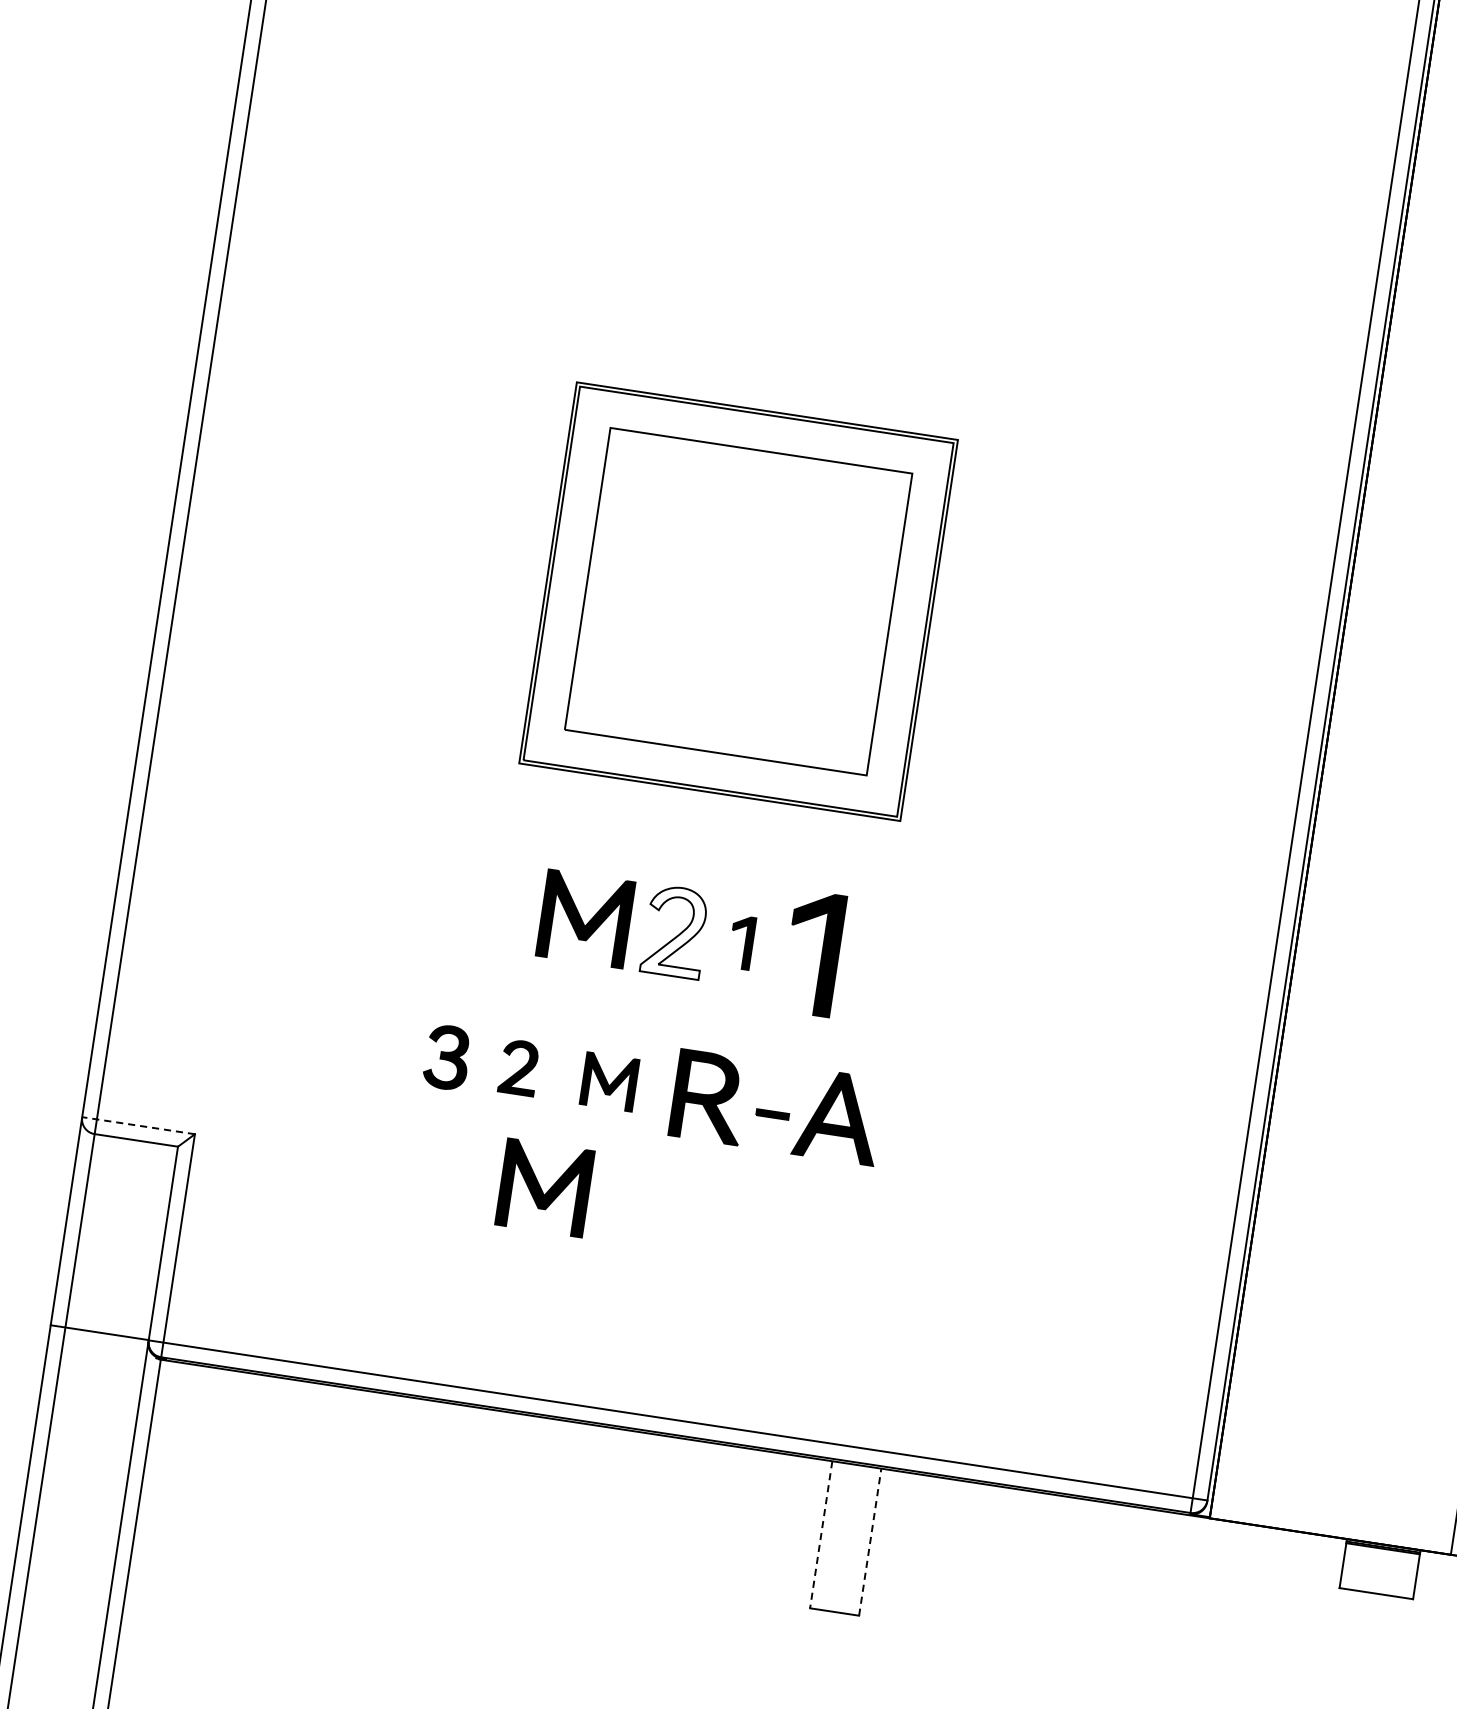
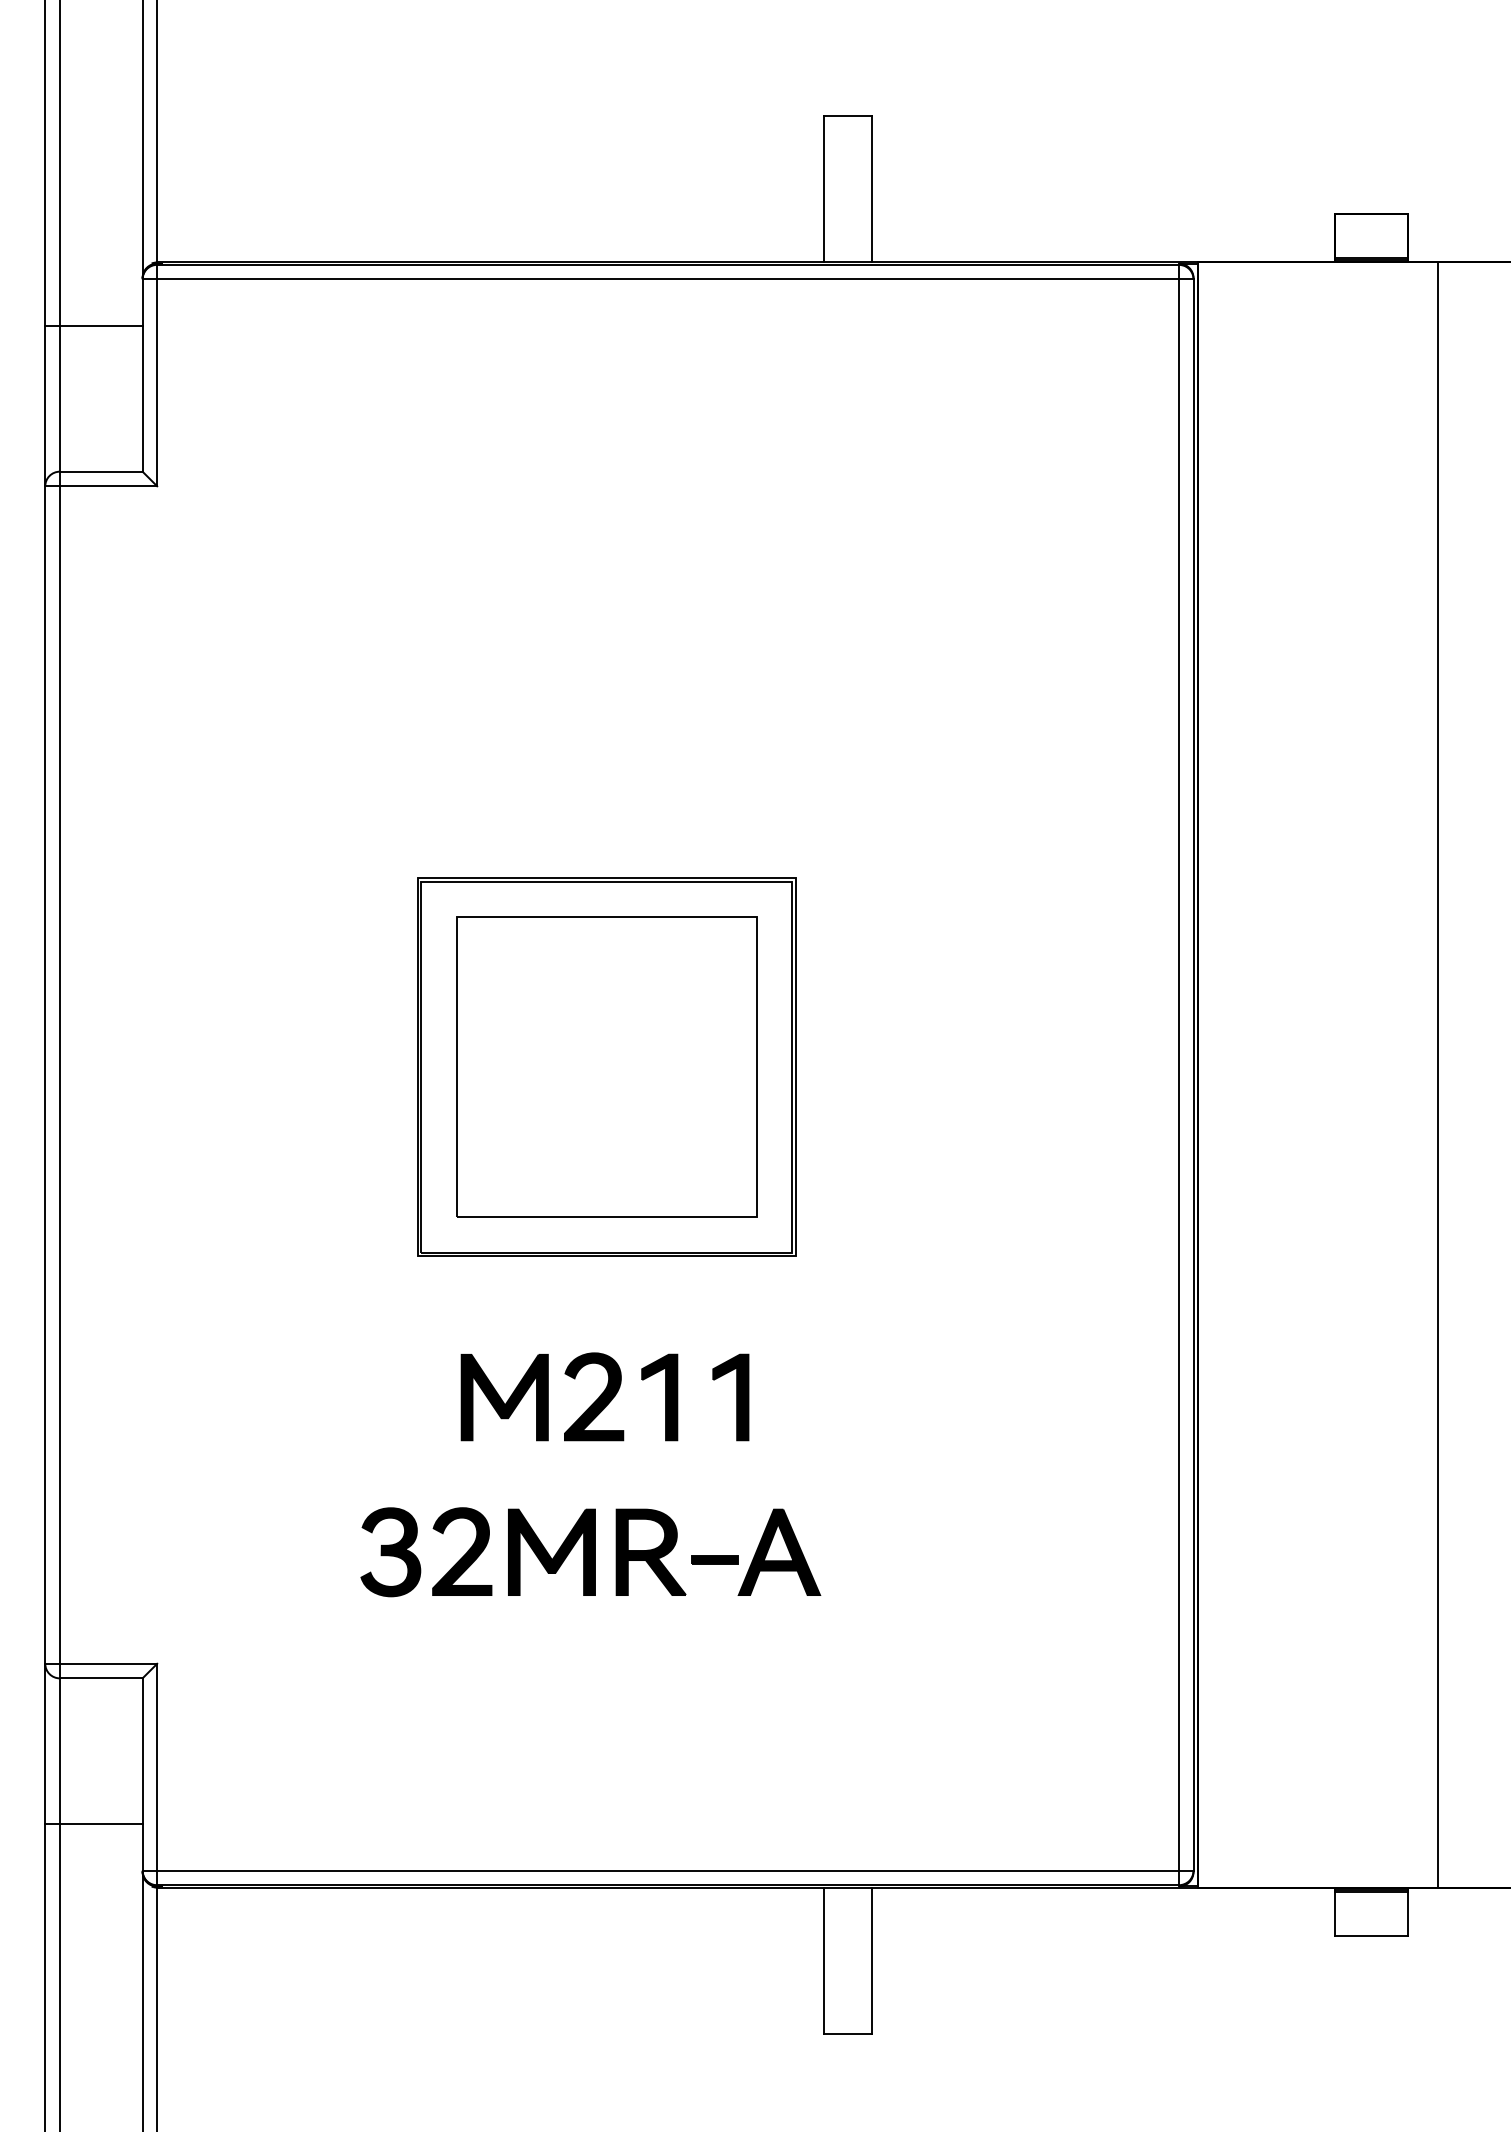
fill: (675, 931) -> (593, 1396), added
part: (741, 942) -> (659, 1397), size x1.67
part: (813, 953) -> (730, 1397), size x0.71
part: (446, 1057) -> (390, 1552), size x1.43
part: (519, 1067) -> (462, 1551), size x1.67
part: (609, 1081) -> (551, 1551), size x1.67
part: (772, 1114) -> (714, 1559), size x1.43
line: (138, 1125) -> (101, 1663), dashed -> solid
part: (544, 1187) -> (504, 1664), removed
line: (99, 1332) -> (93, 1824), moved
line: (820, 1534) -> (823, 1960), dashed -> solid
line: (870, 1542) -> (872, 1960), dashed -> solid

